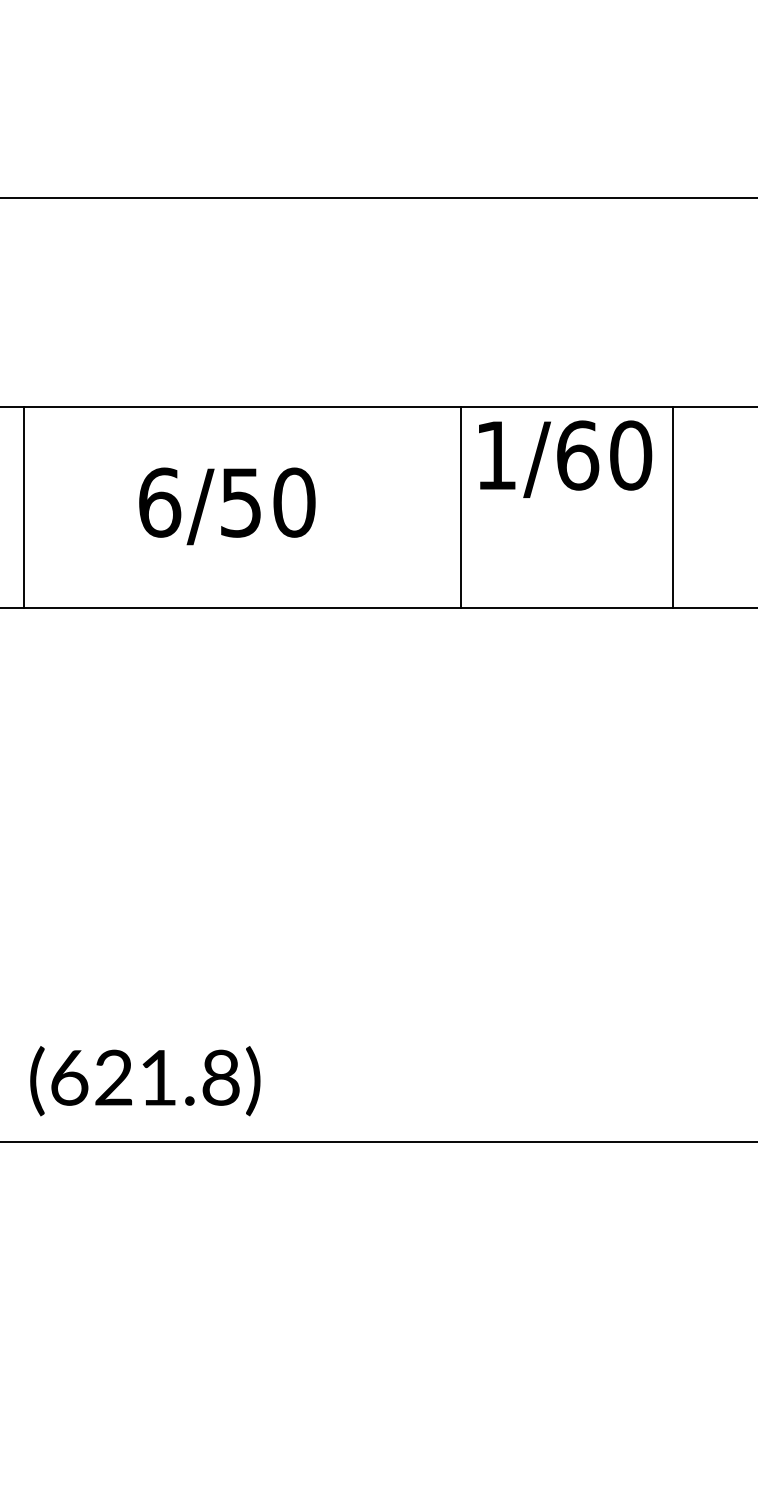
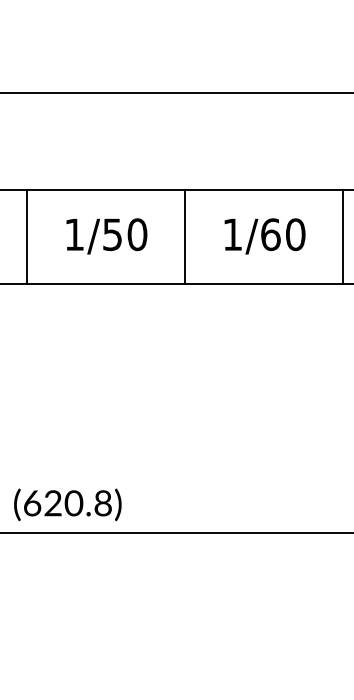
text: (564, 459) -> (264, 236), moved
text: (159, 502) -> (74, 234), 6/50 -> 1/50
line: (24, 506) -> (27, 236), moved
line: (461, 506) -> (185, 236), moved
line: (673, 506) -> (343, 236), moved
text: (157, 1078) -> (73, 503), (621.8) -> (620.8)

